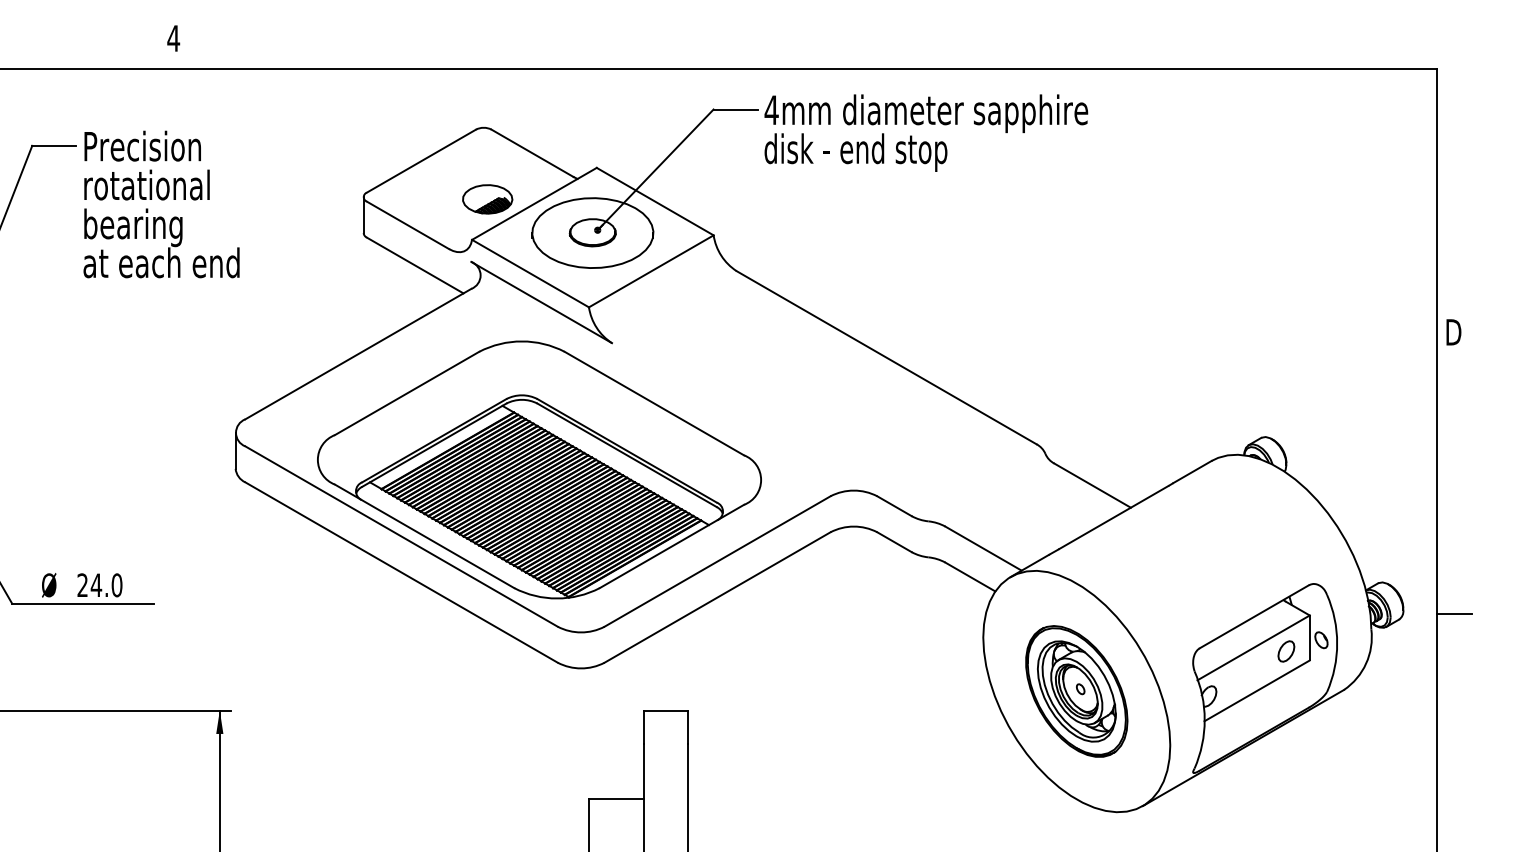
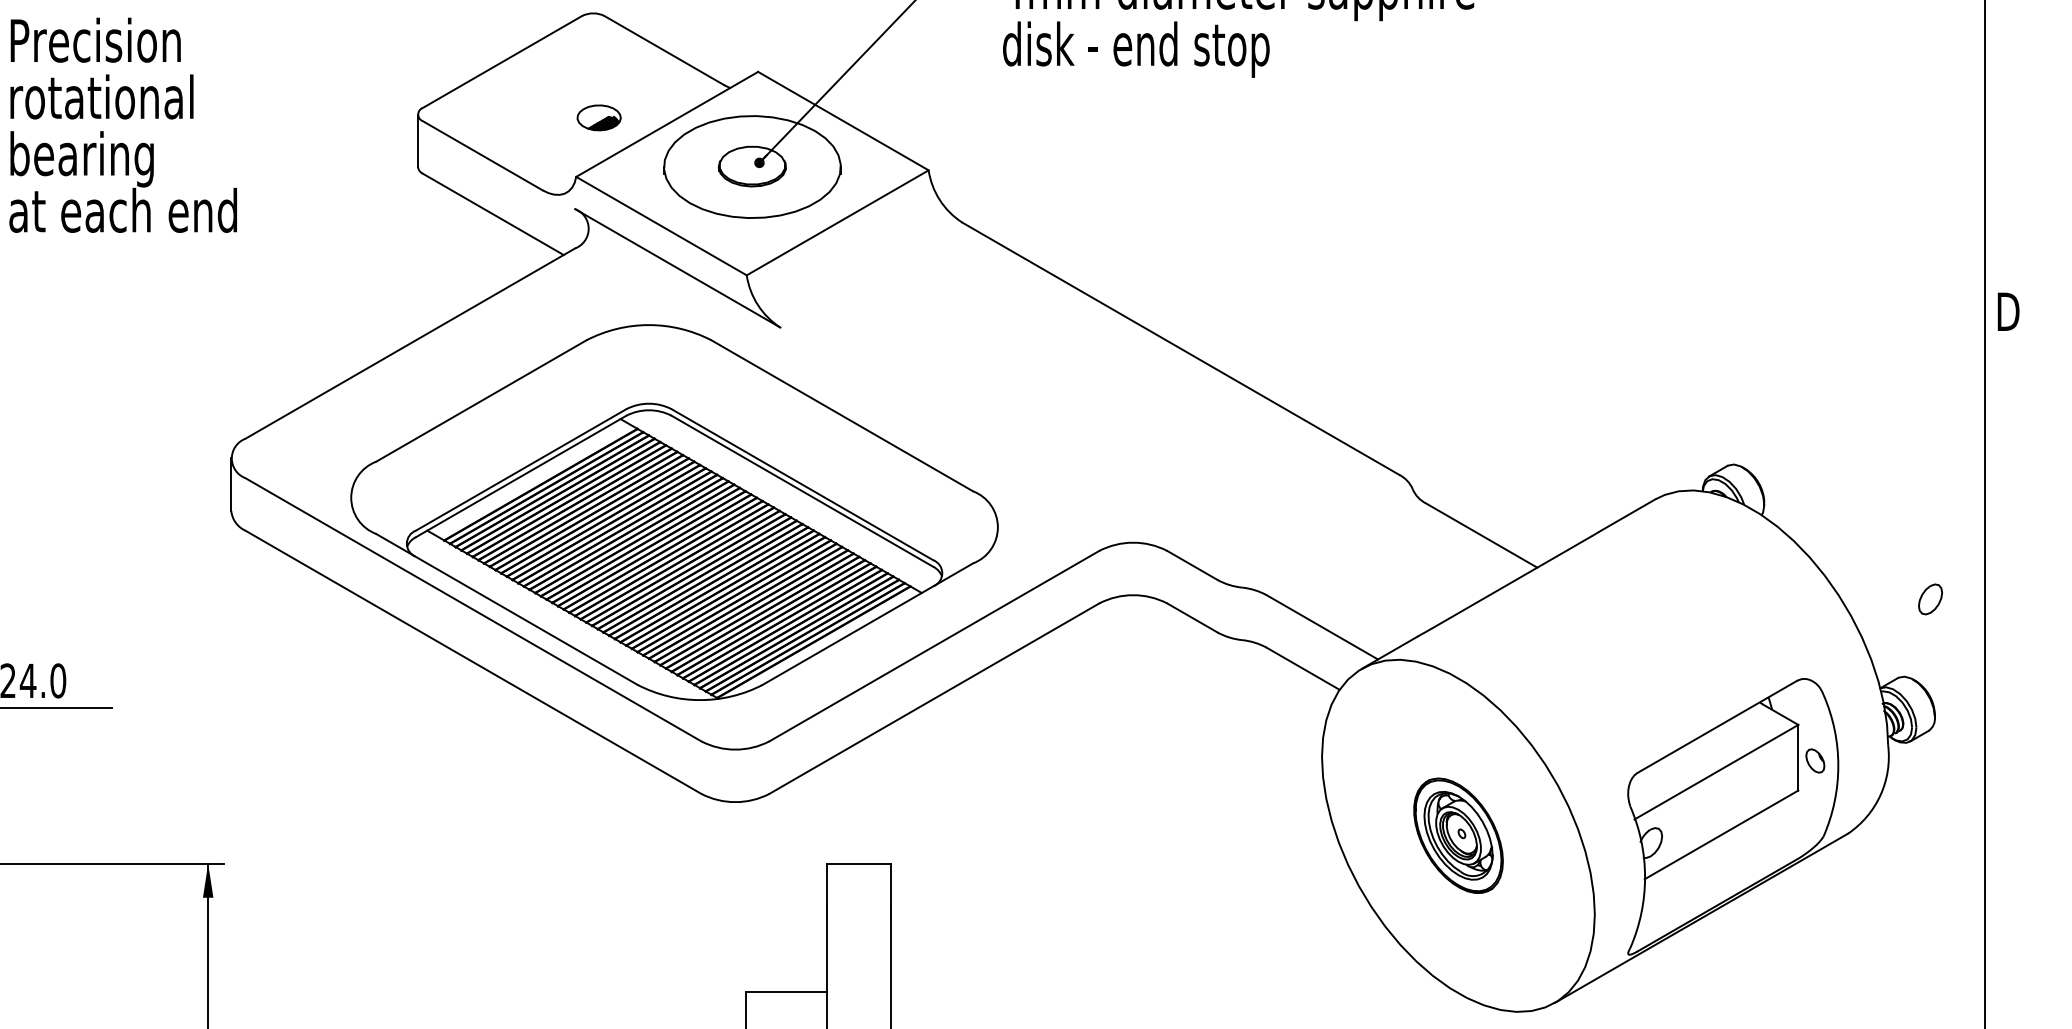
part: (487, 199) -> (598, 118), size x0.6
line: (1454, 614) -> (2009, 723), removed
part: (1286, 651) -> (1930, 599), moved
part: (1076, 691) -> (1458, 835), size x0.6

